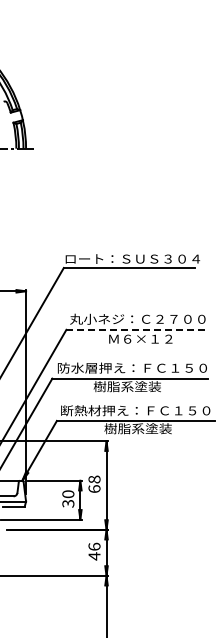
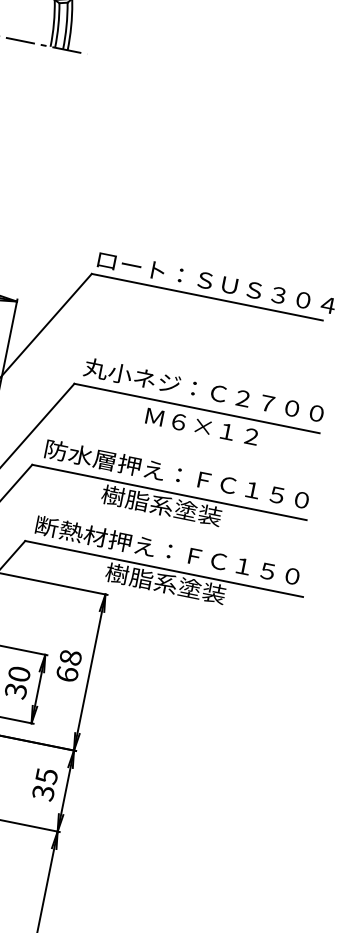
line: (136, 329) -> (198, 408), dashed -> solid
text: (94, 551) -> (45, 784), 46 -> 35

